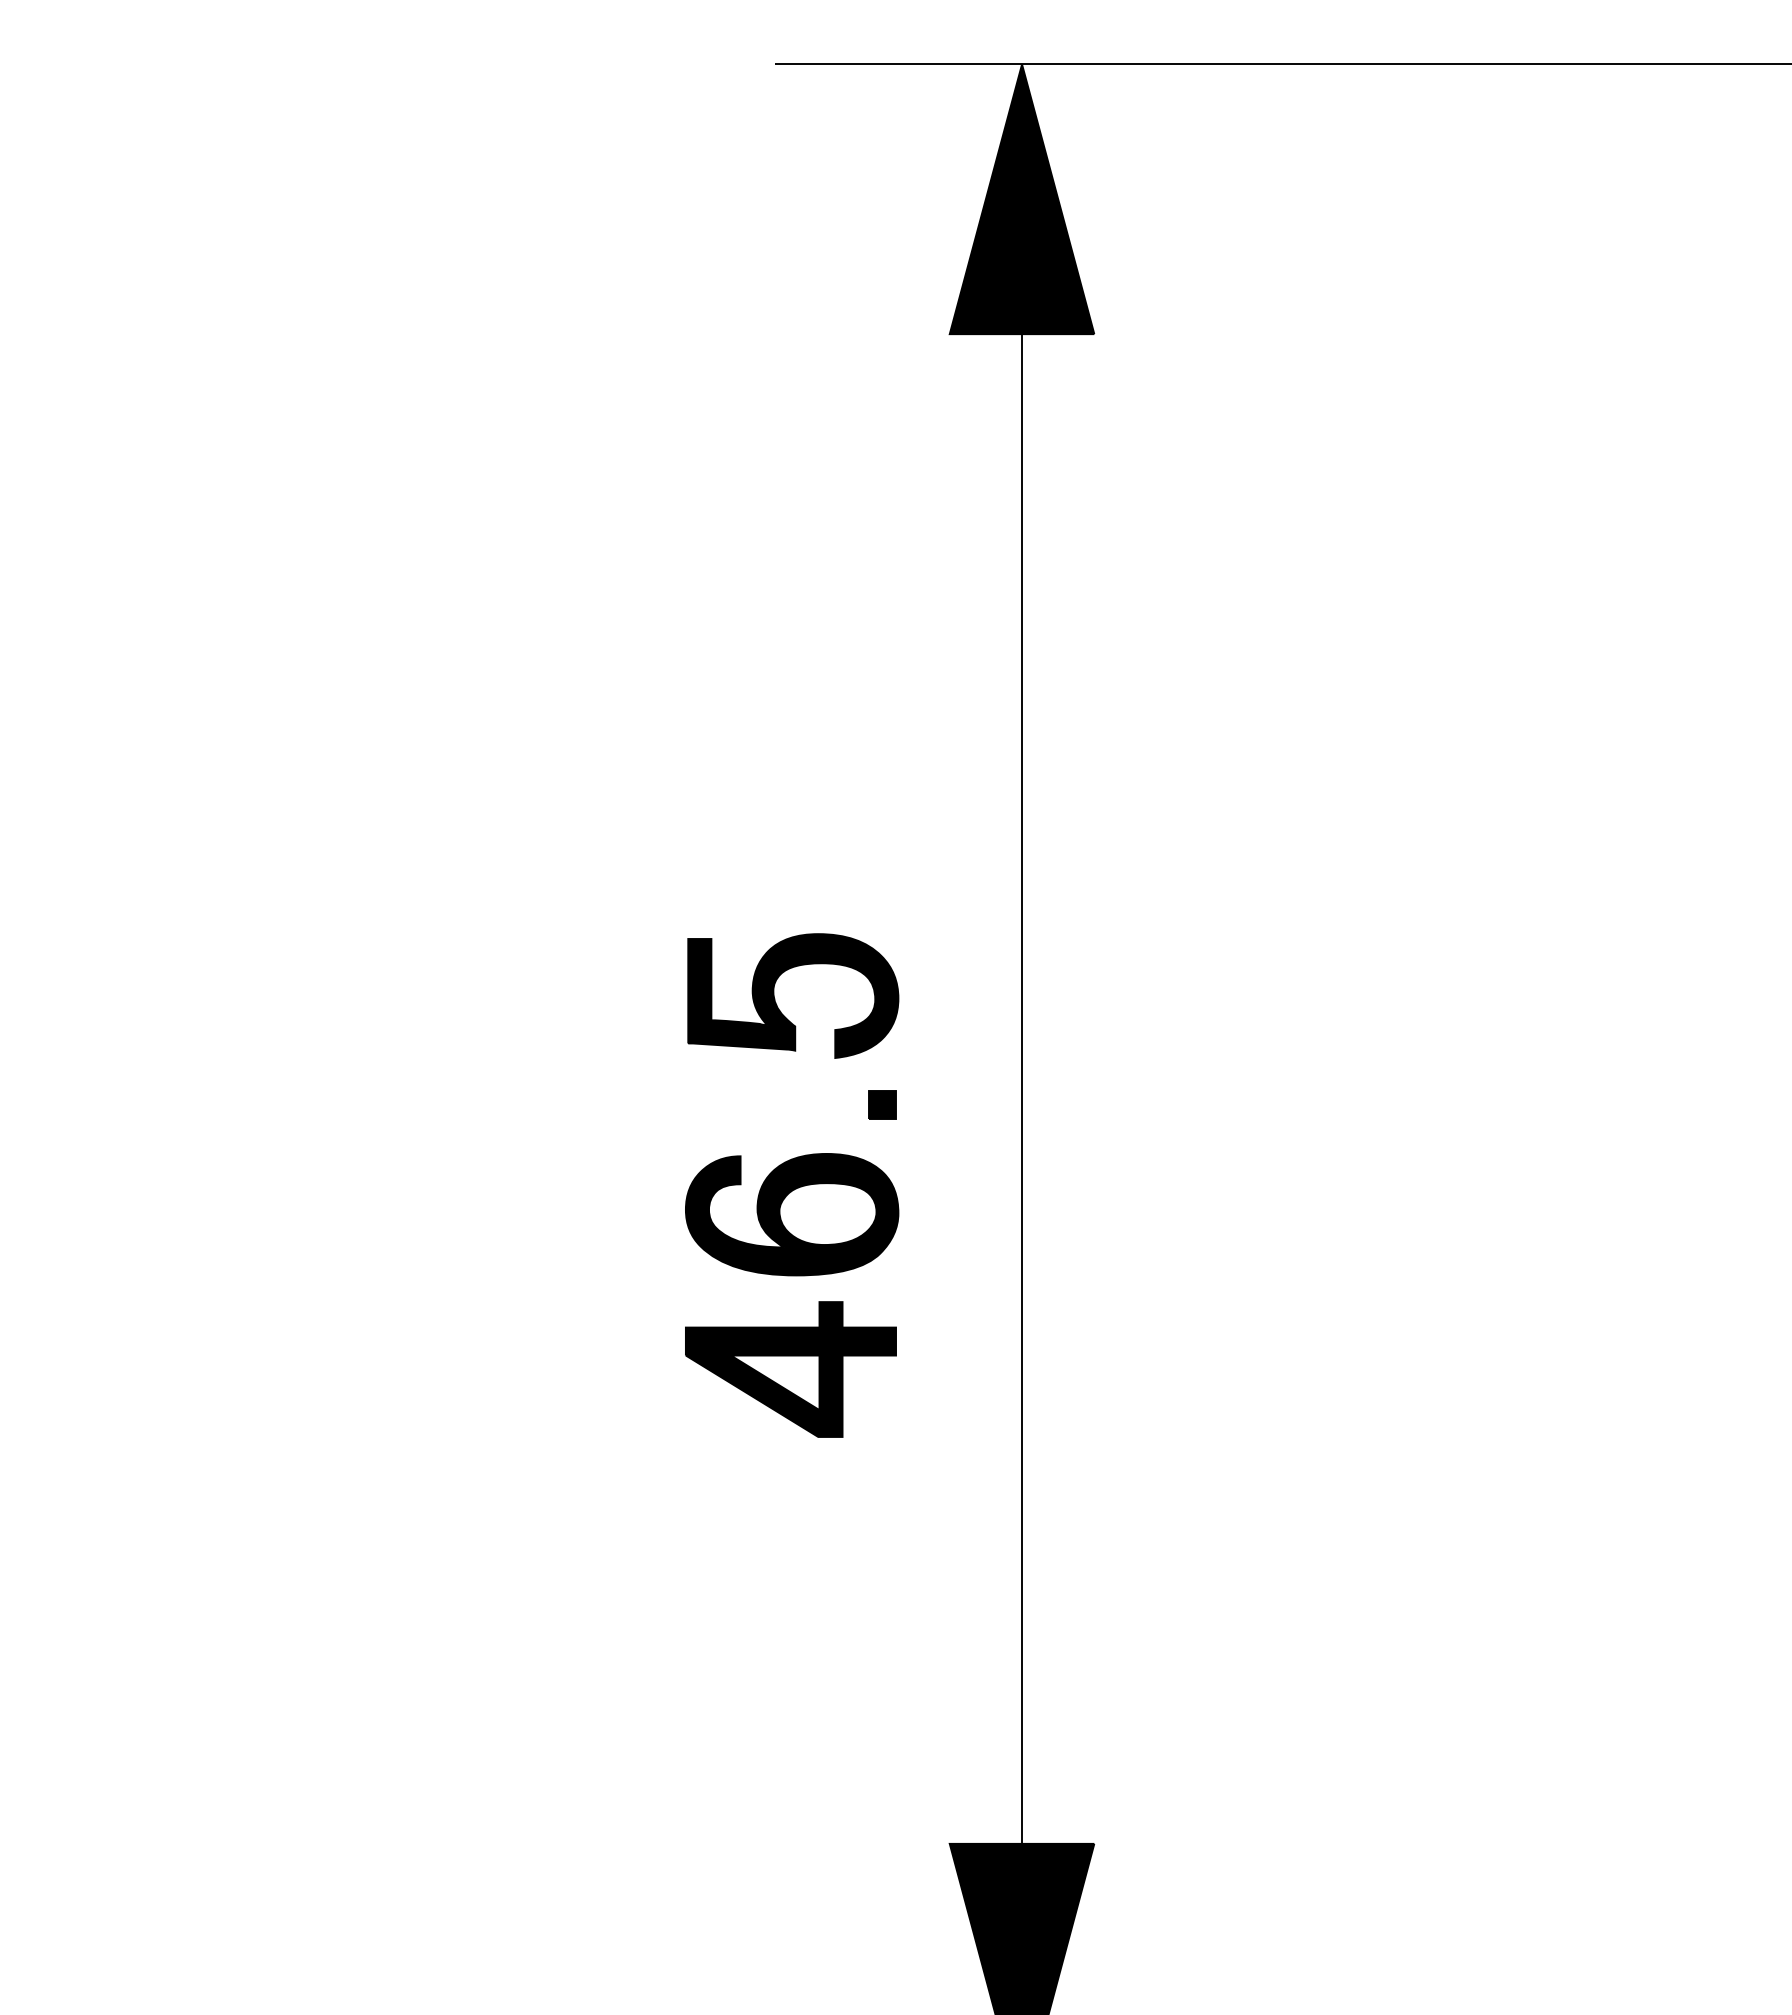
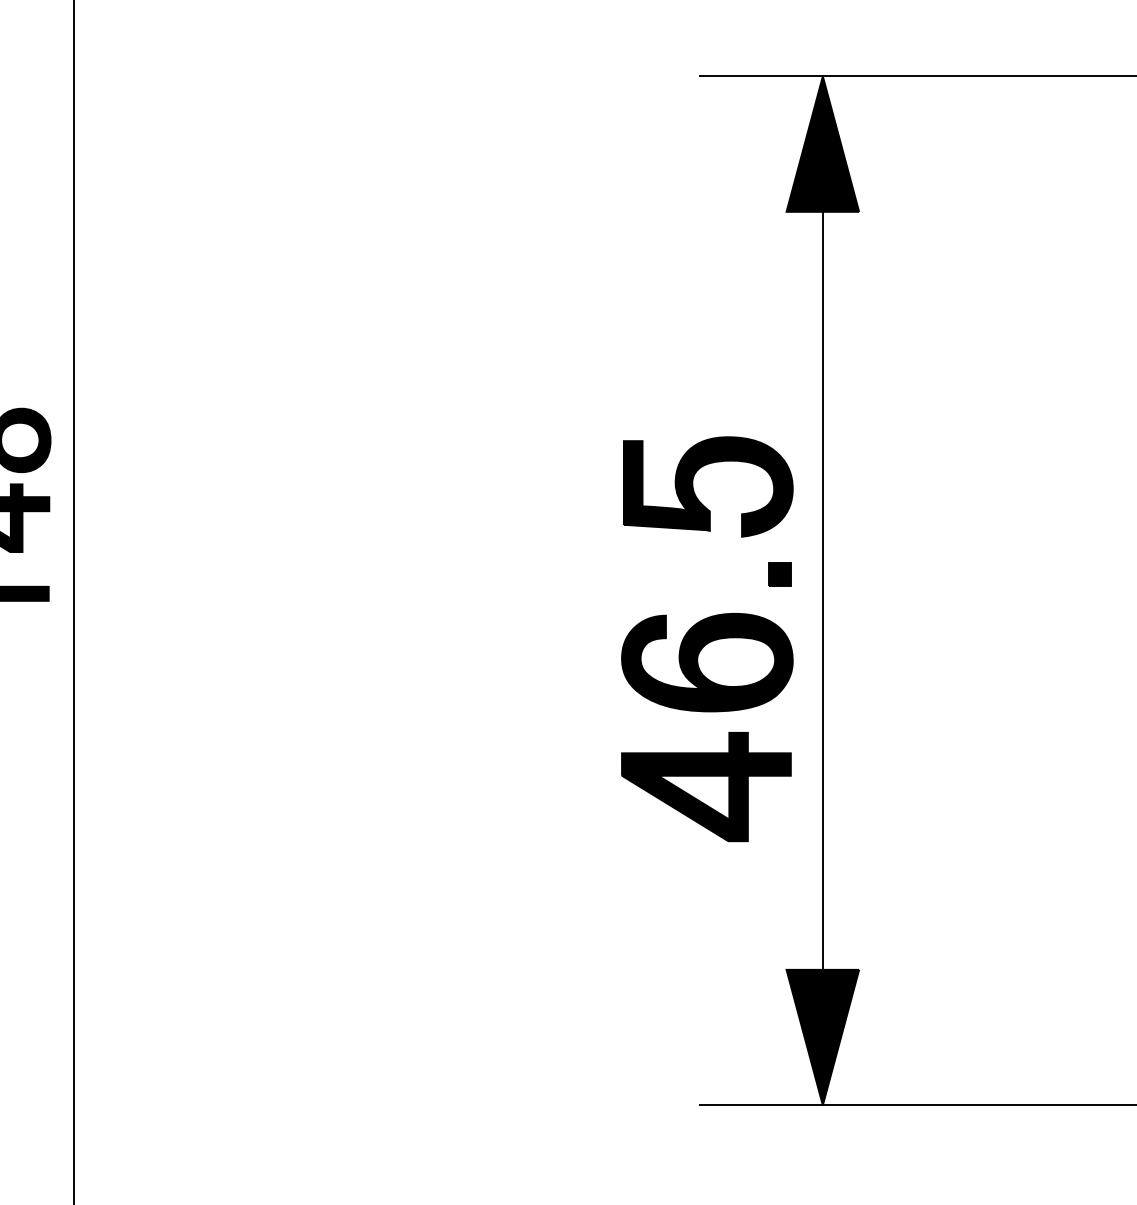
part: (792, 1185) -> (707, 639), size x1.6

